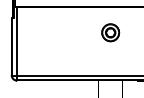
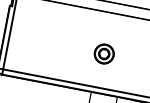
part: (110, 32) -> (104, 53), moved

